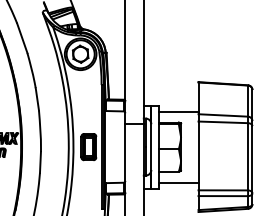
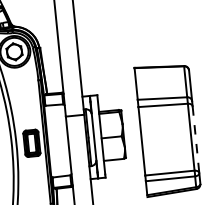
line: (178, 111) -> (117, 99), removed
line: (252, 159) -> (195, 139), solid -> dashed
line: (178, 182) -> (124, 169), removed

